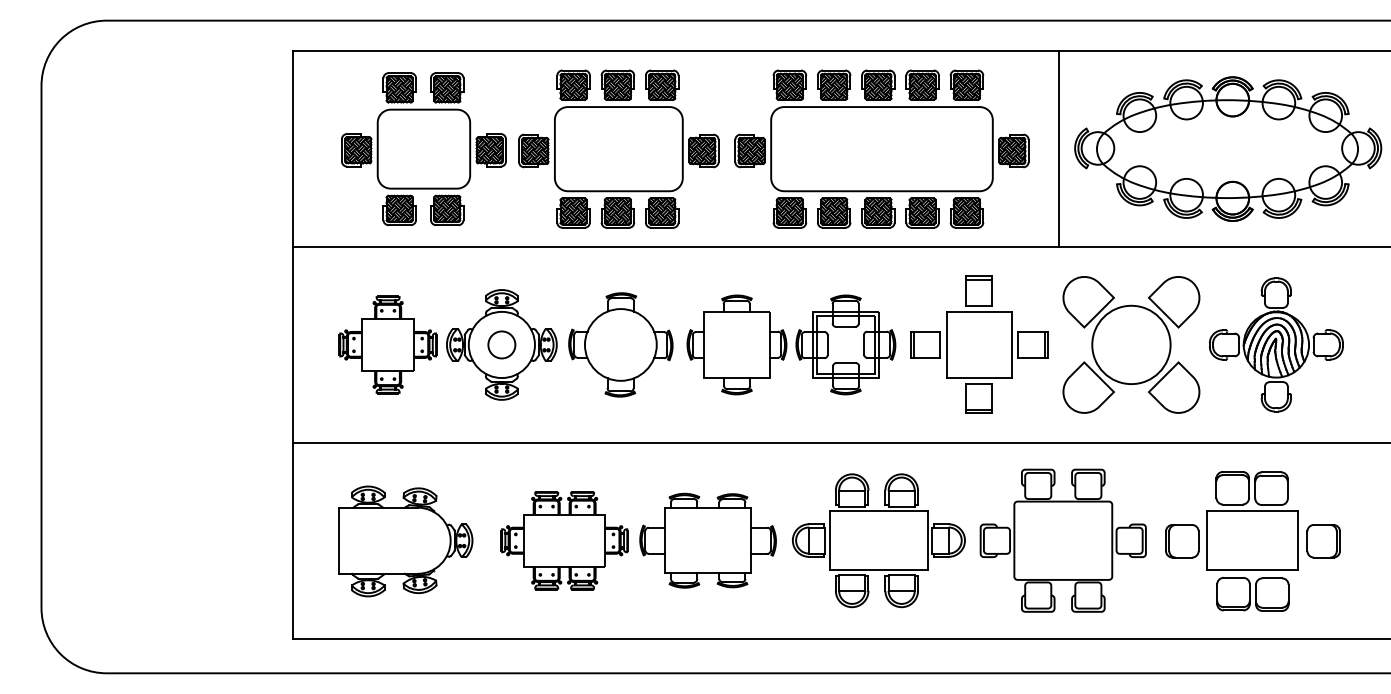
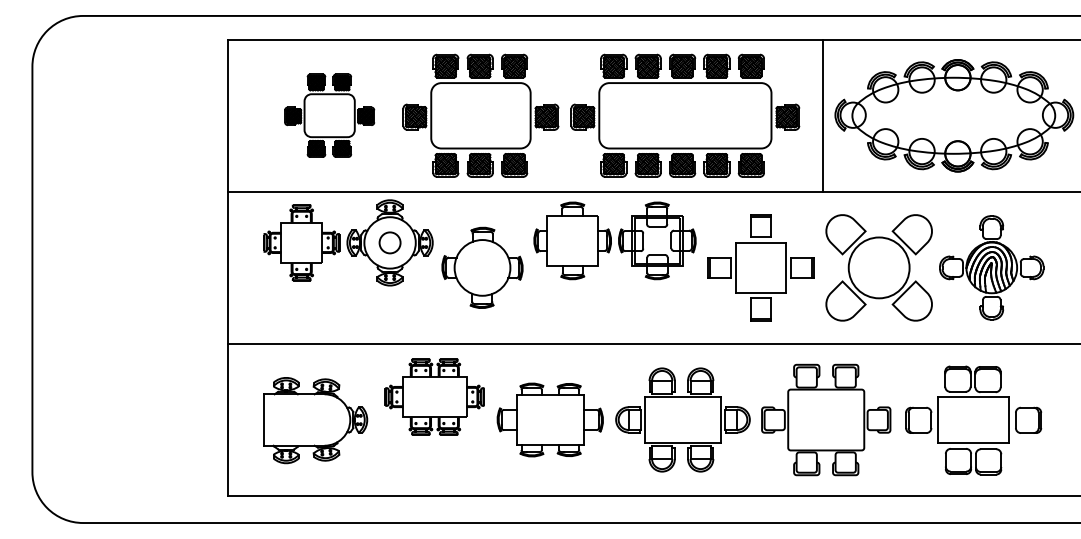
part: (423, 148) -> (329, 115), size x0.7
part: (448, 344) -> (348, 242), moved
part: (790, 344) -> (614, 240), moved
part: (564, 540) -> (434, 396), moved

